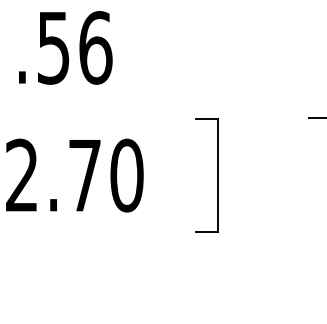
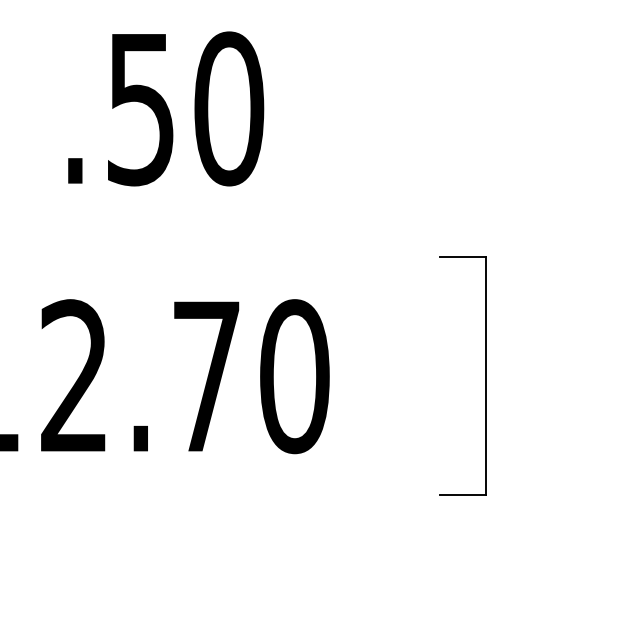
text: (95, 47) -> (228, 108), .56 -> .50

